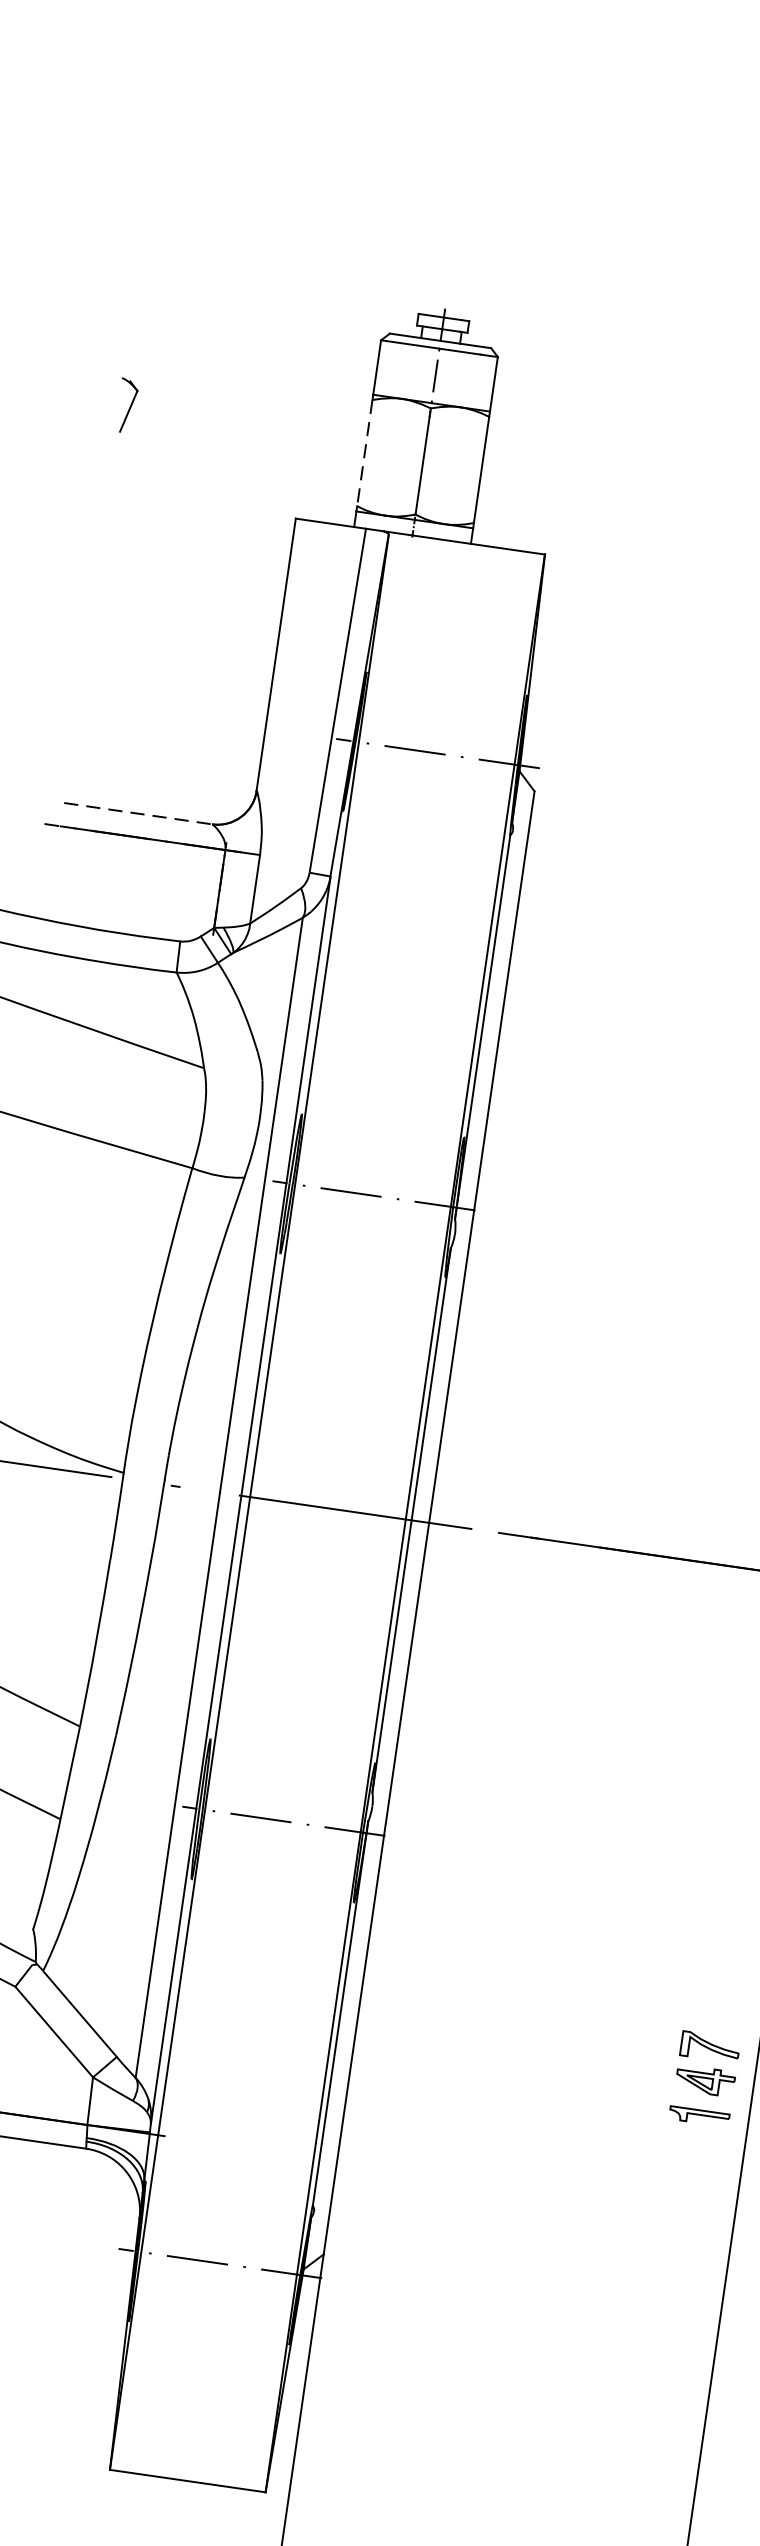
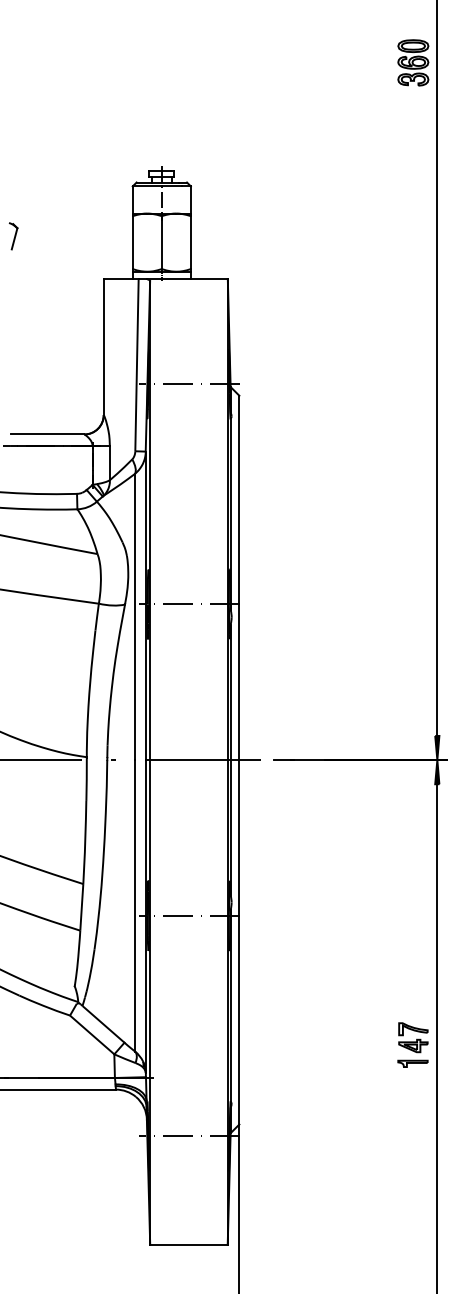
line: (364, 454) -> (132, 243), dashed -> solid
line: (138, 813) -> (47, 434), dashed -> solid
part: (704, 2077) -> (412, 1044), moved

